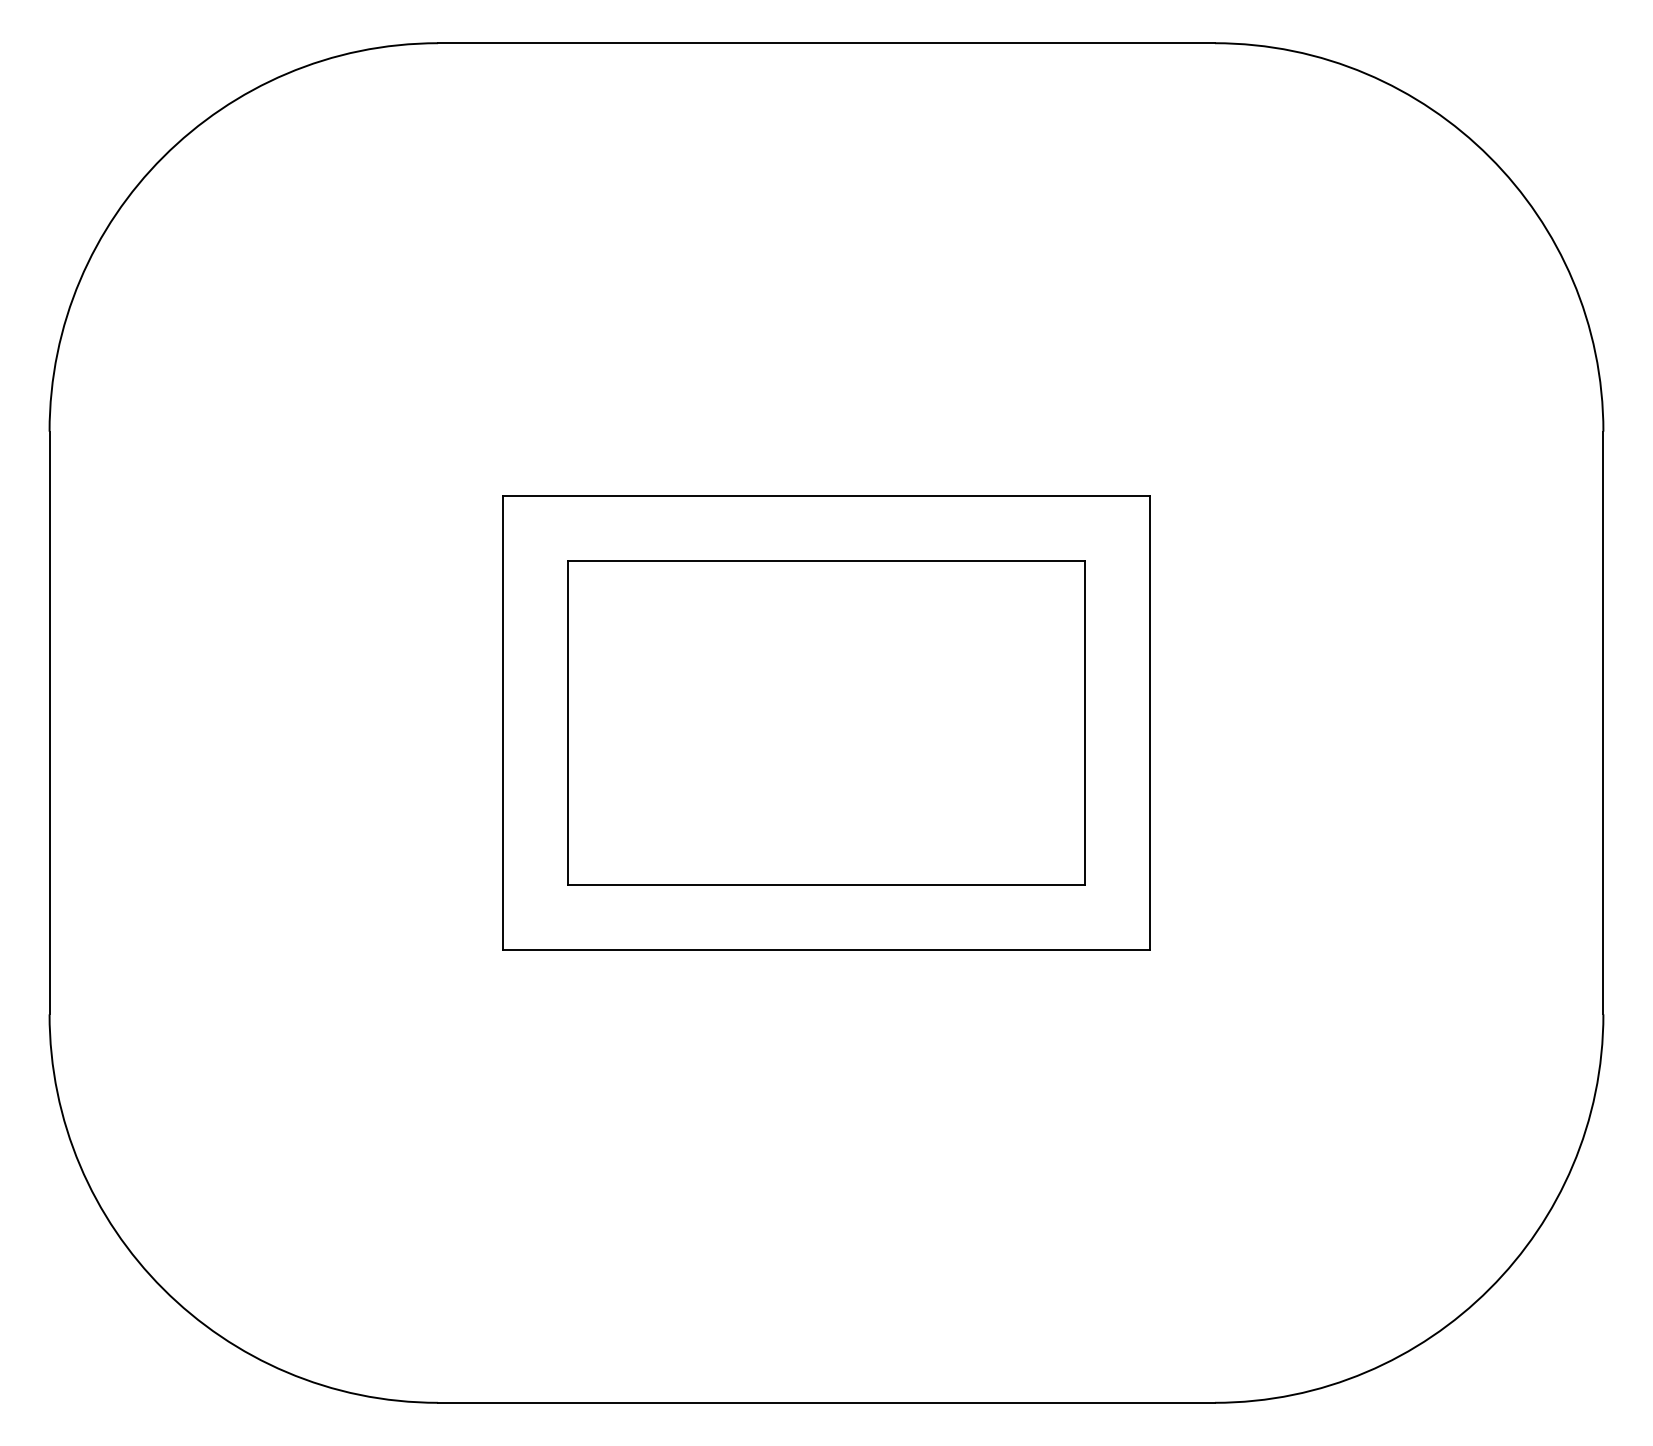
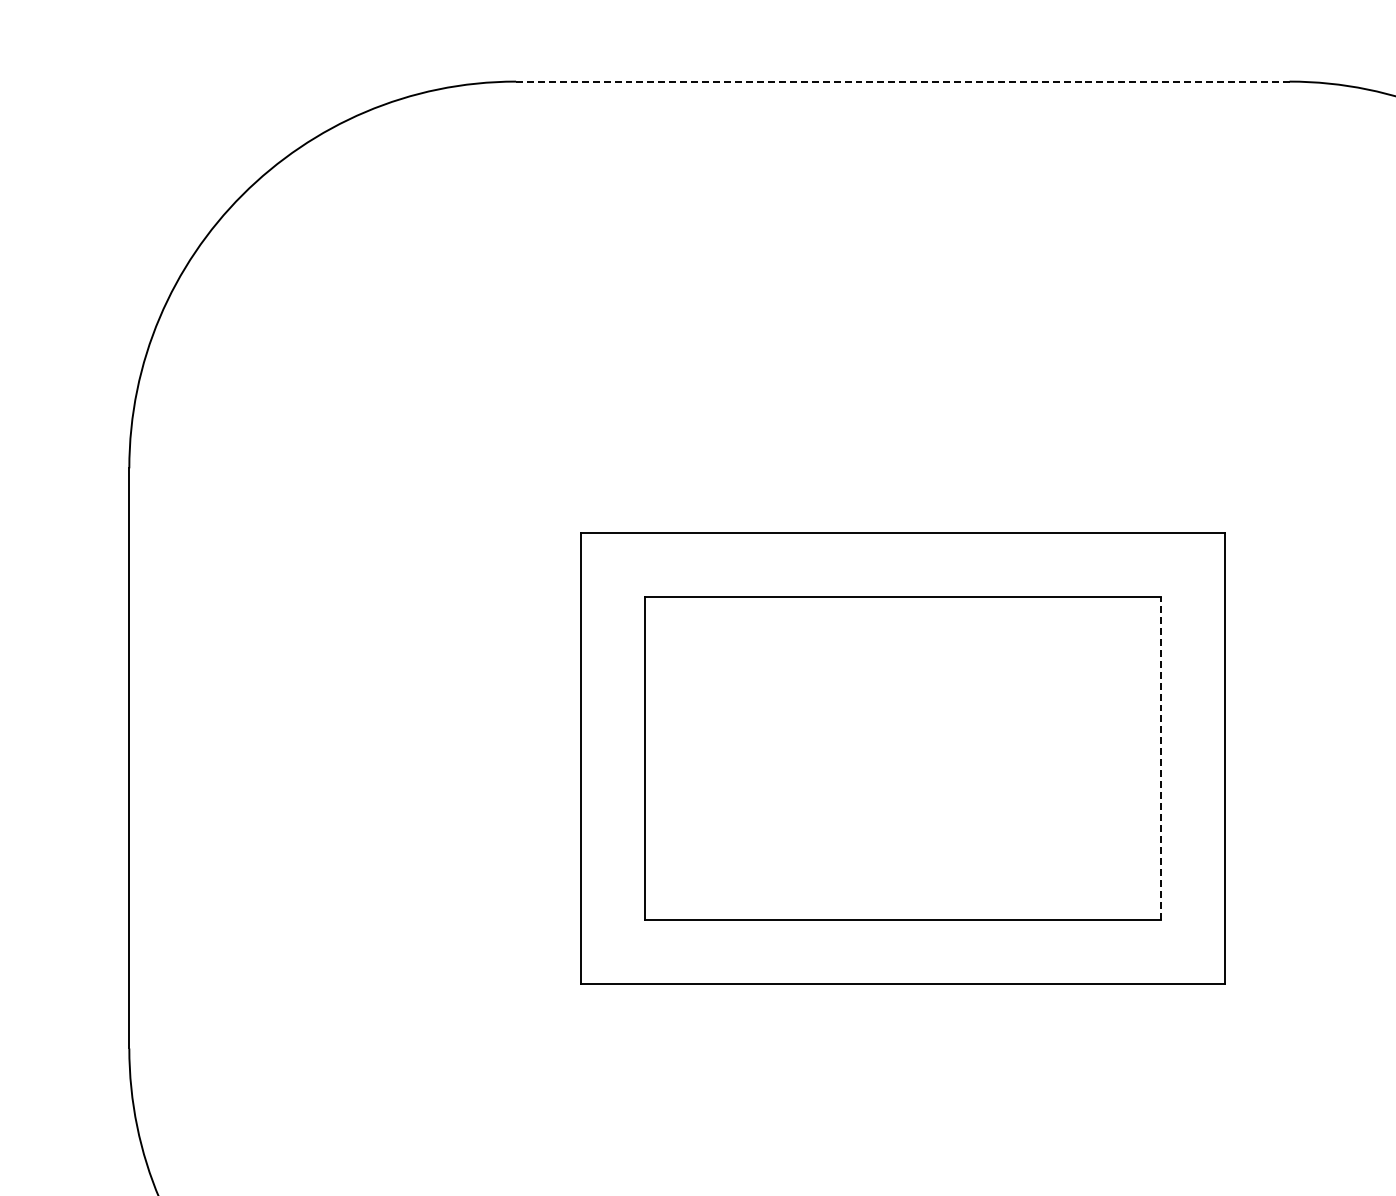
line: (825, 43) -> (901, 81), solid -> dashed
line: (1085, 723) -> (1160, 758), solid -> dashed

